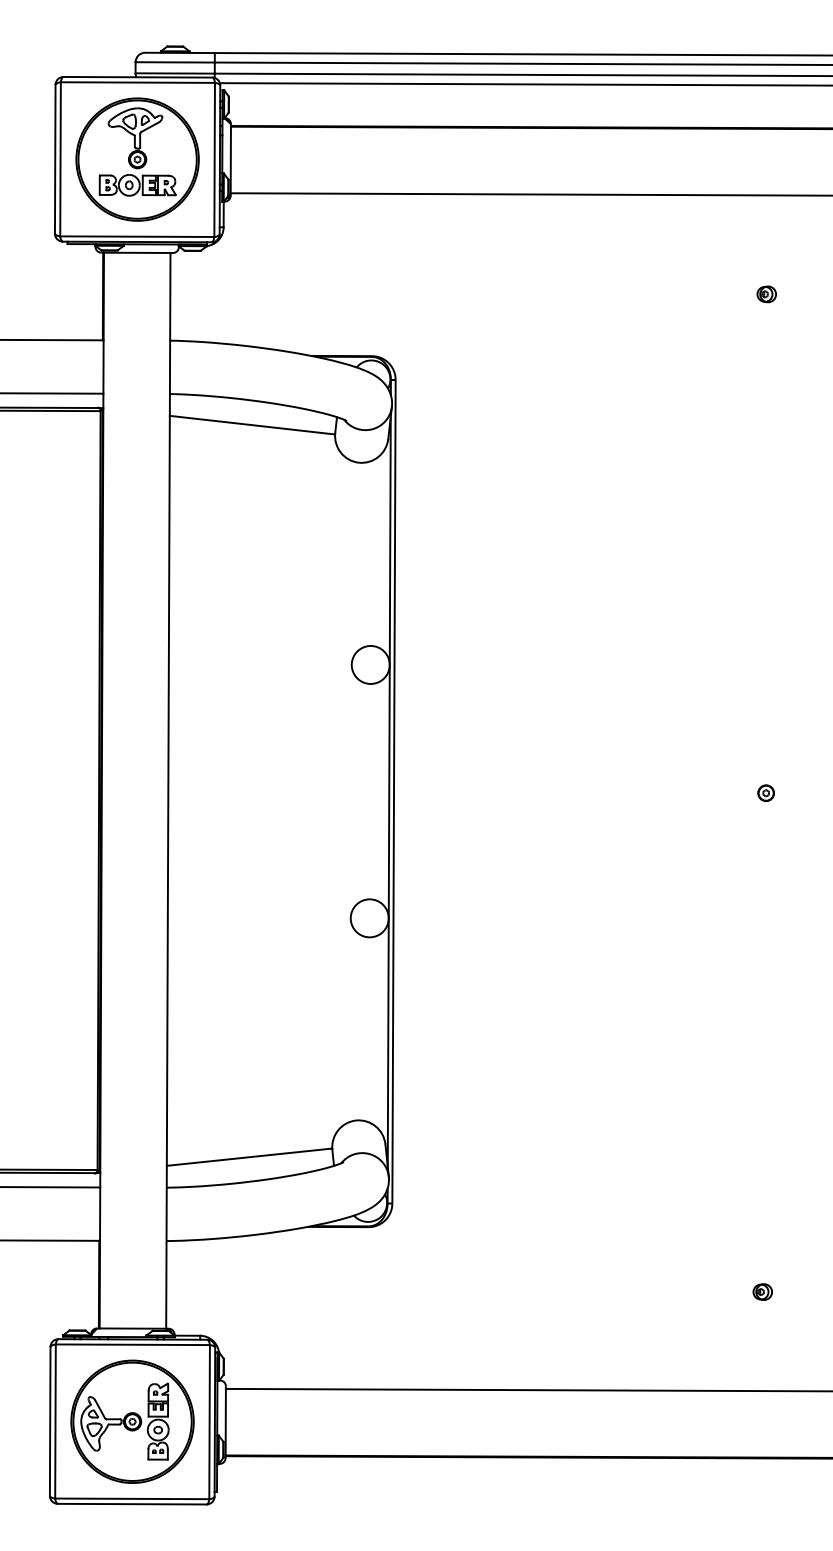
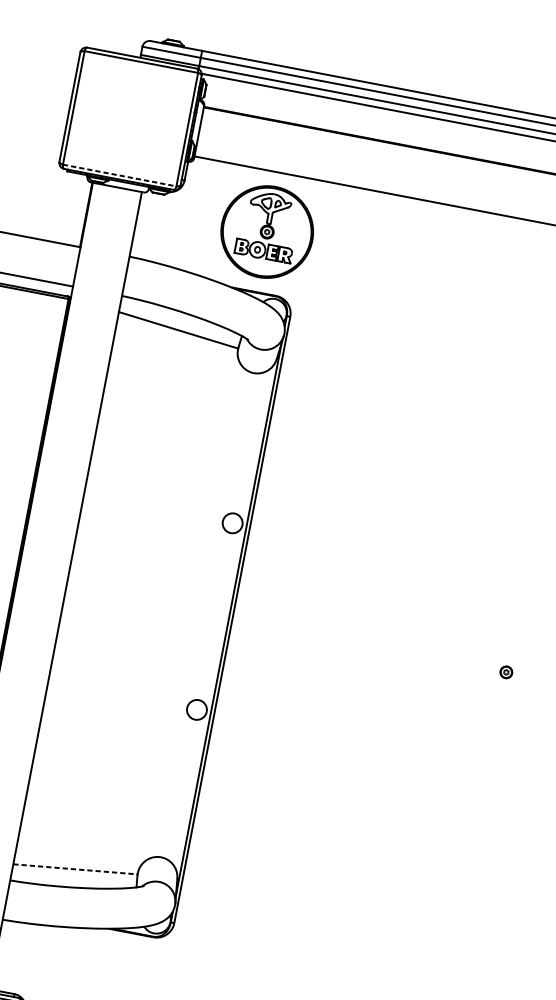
part: (137, 159) -> (267, 231), moved
line: (137, 236) -> (119, 175), solid -> dashed
circle: (370, 664) -> (232, 522), size x0.7
circle: (369, 918) -> (196, 709), size x0.7
line: (250, 1157) -> (76, 869), solid -> dashed

